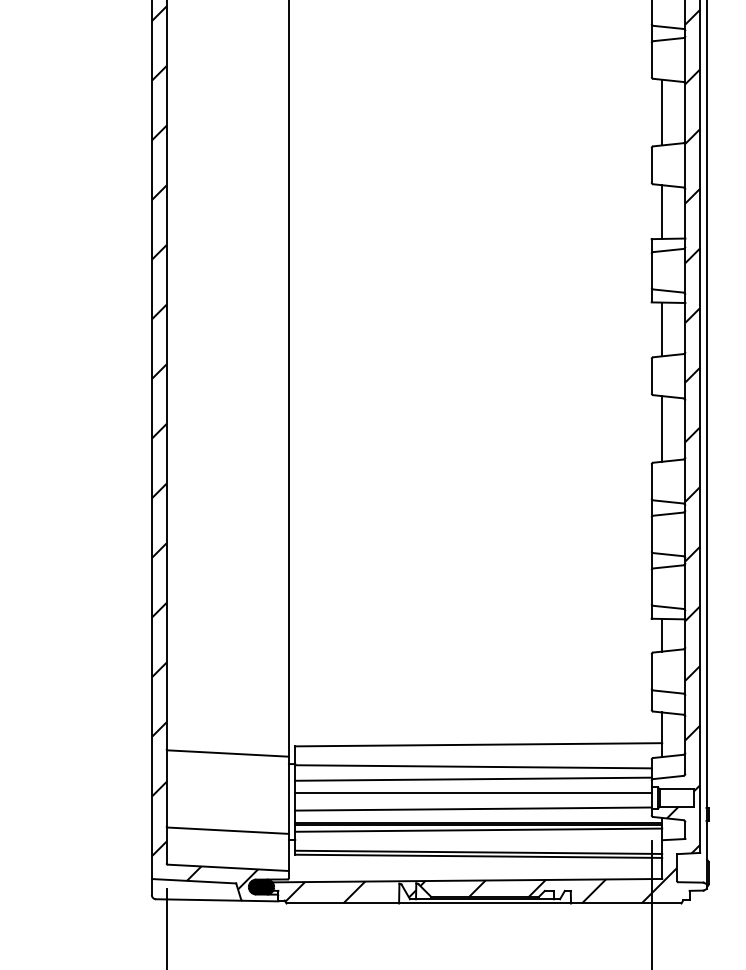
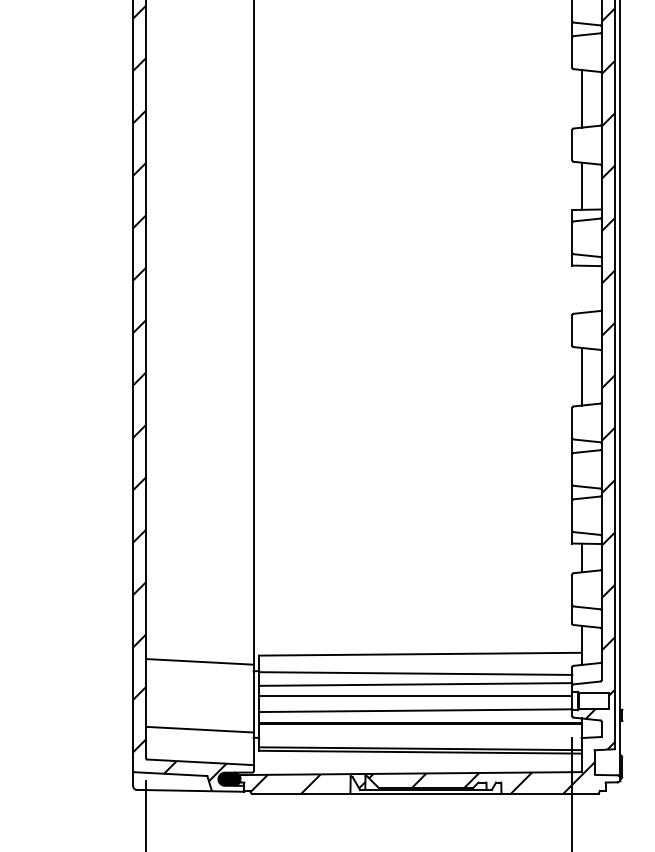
line: (662, 329) -> (581, 289), removed
line: (478, 829) -> (420, 728), removed

